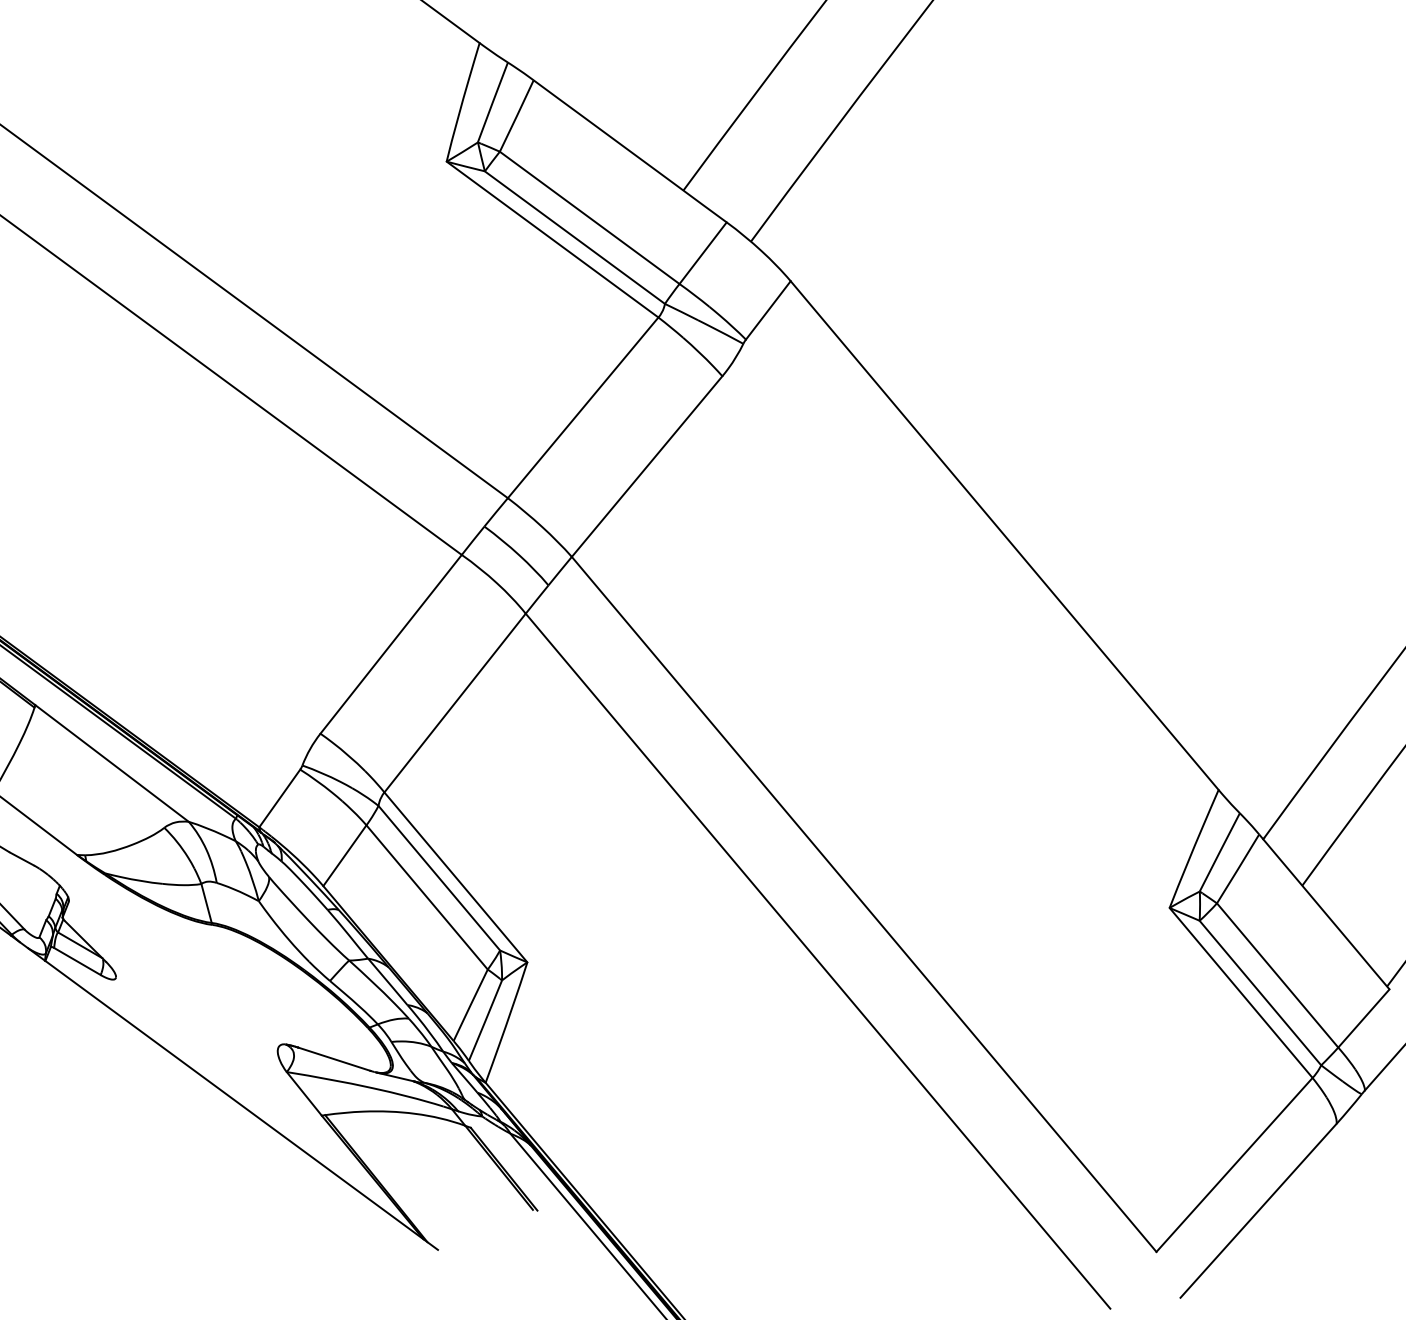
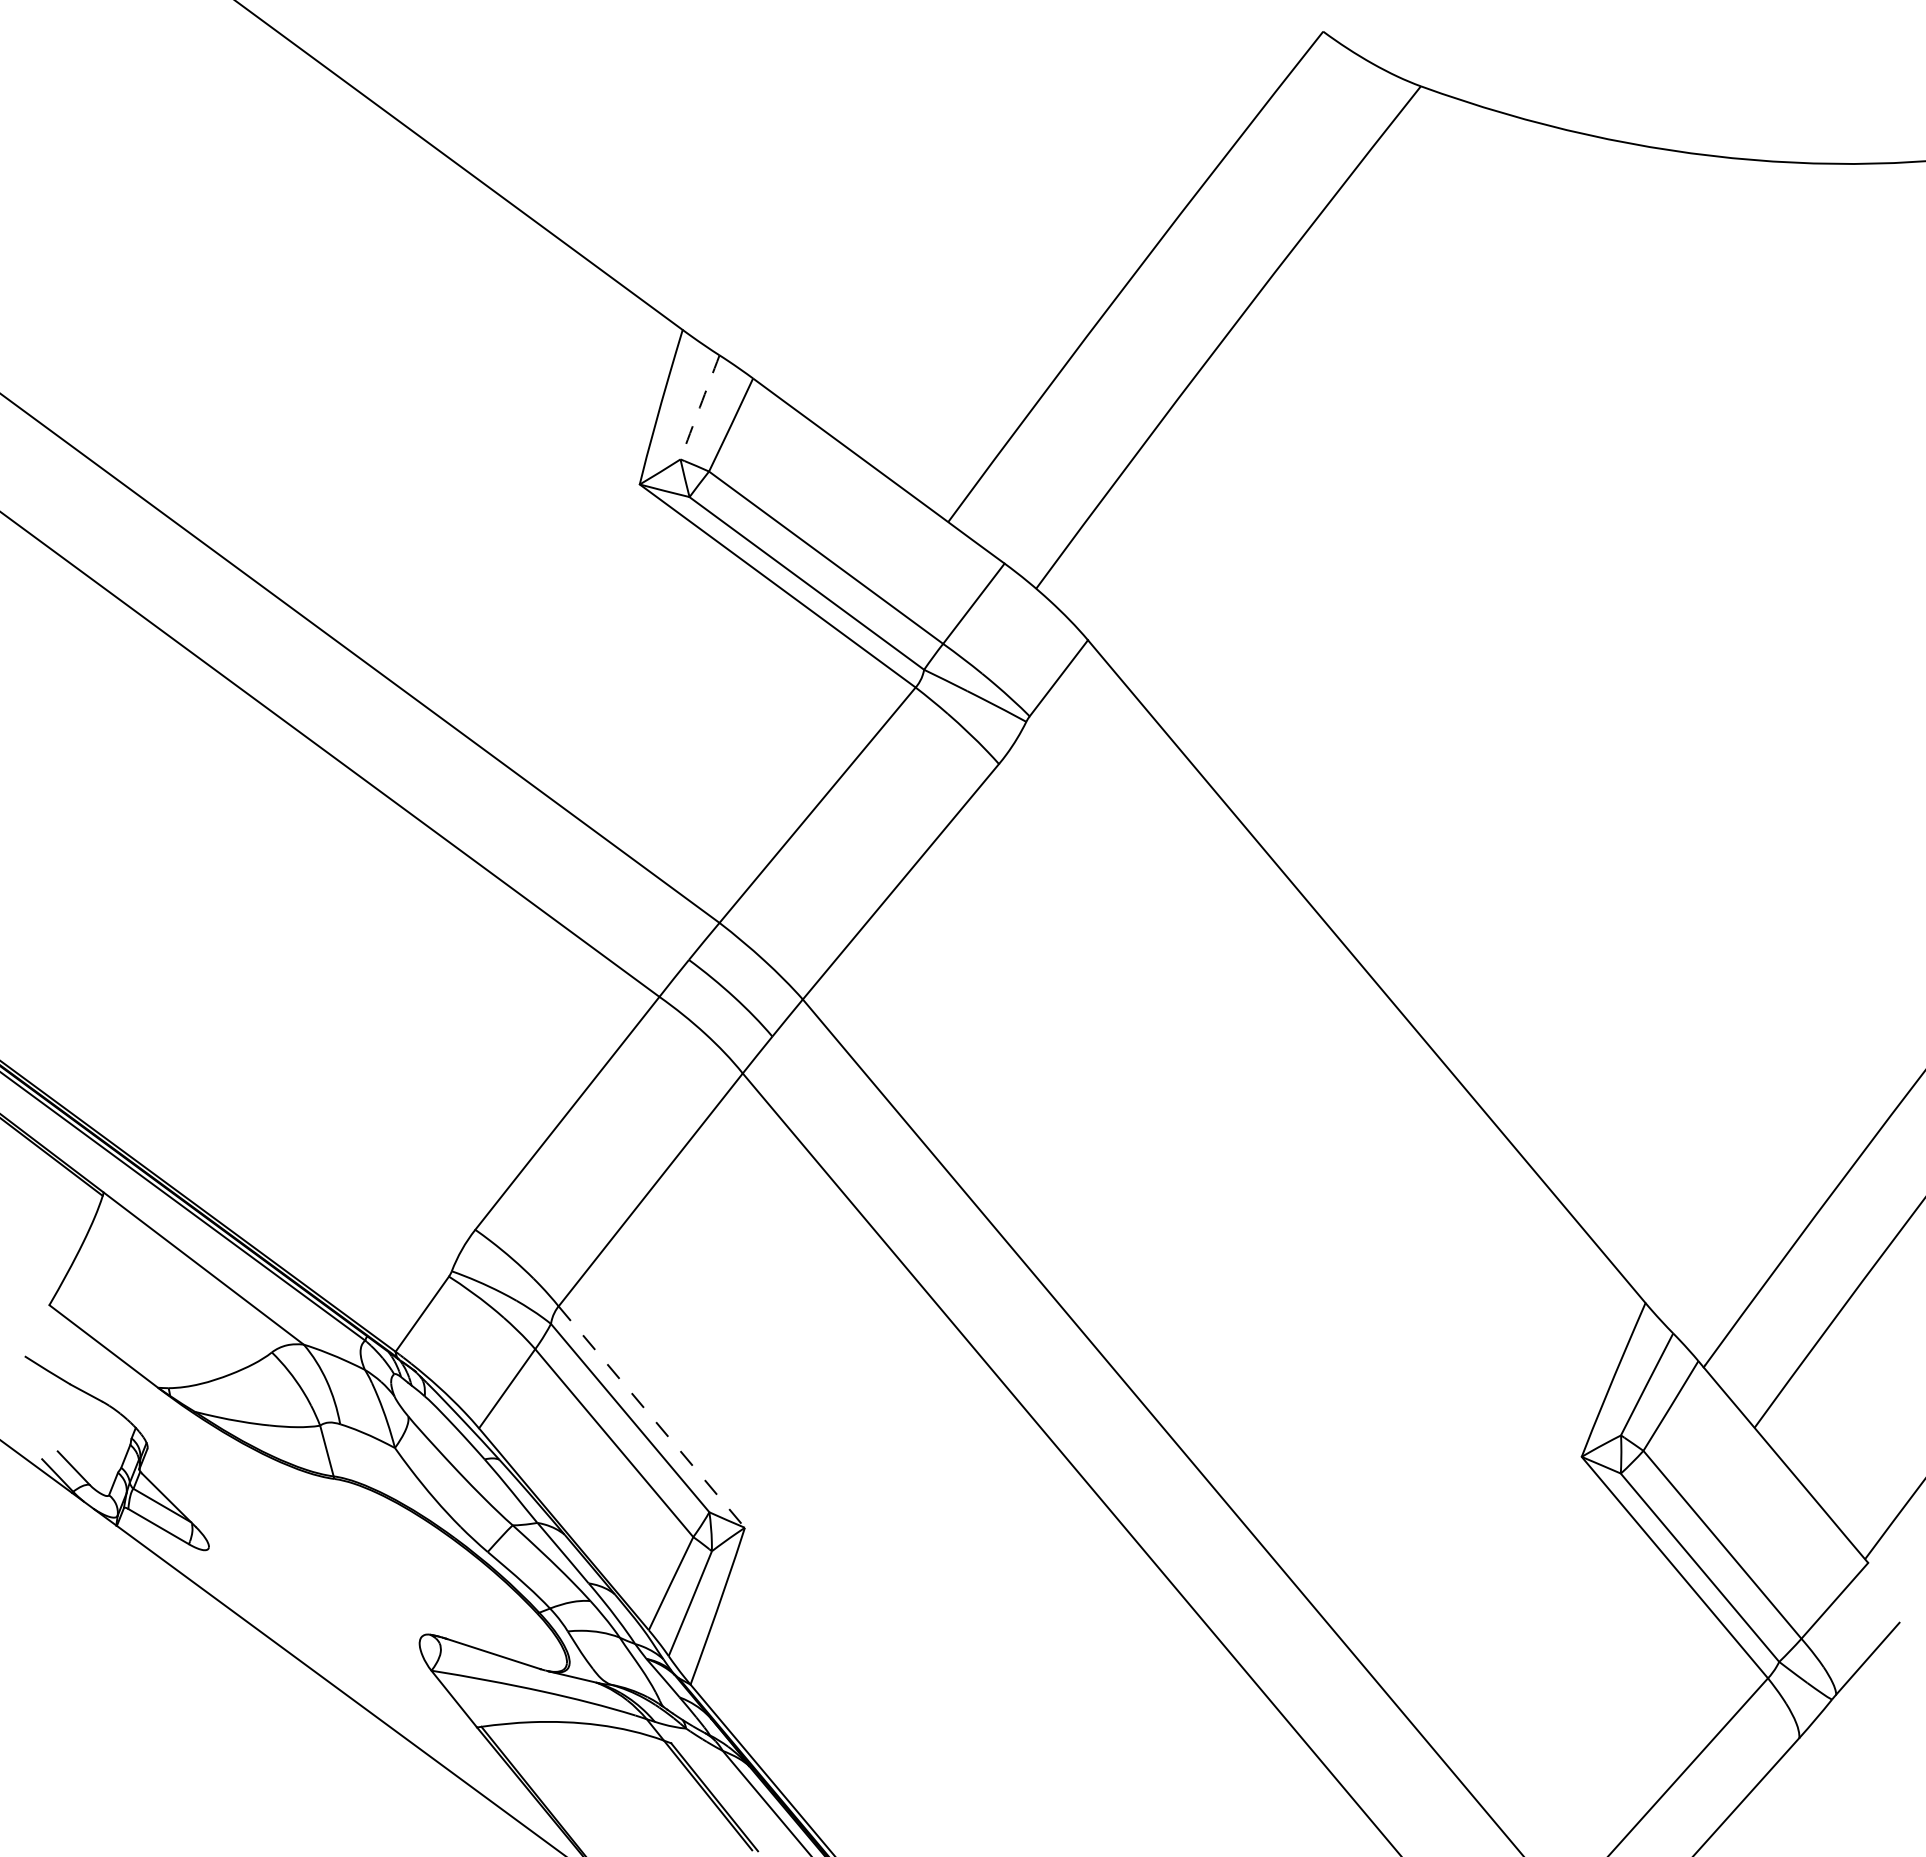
arc: (492, 102) -> (699, 407), solid -> dashed
line: (455, 877) -> (651, 1417), solid -> dashed

